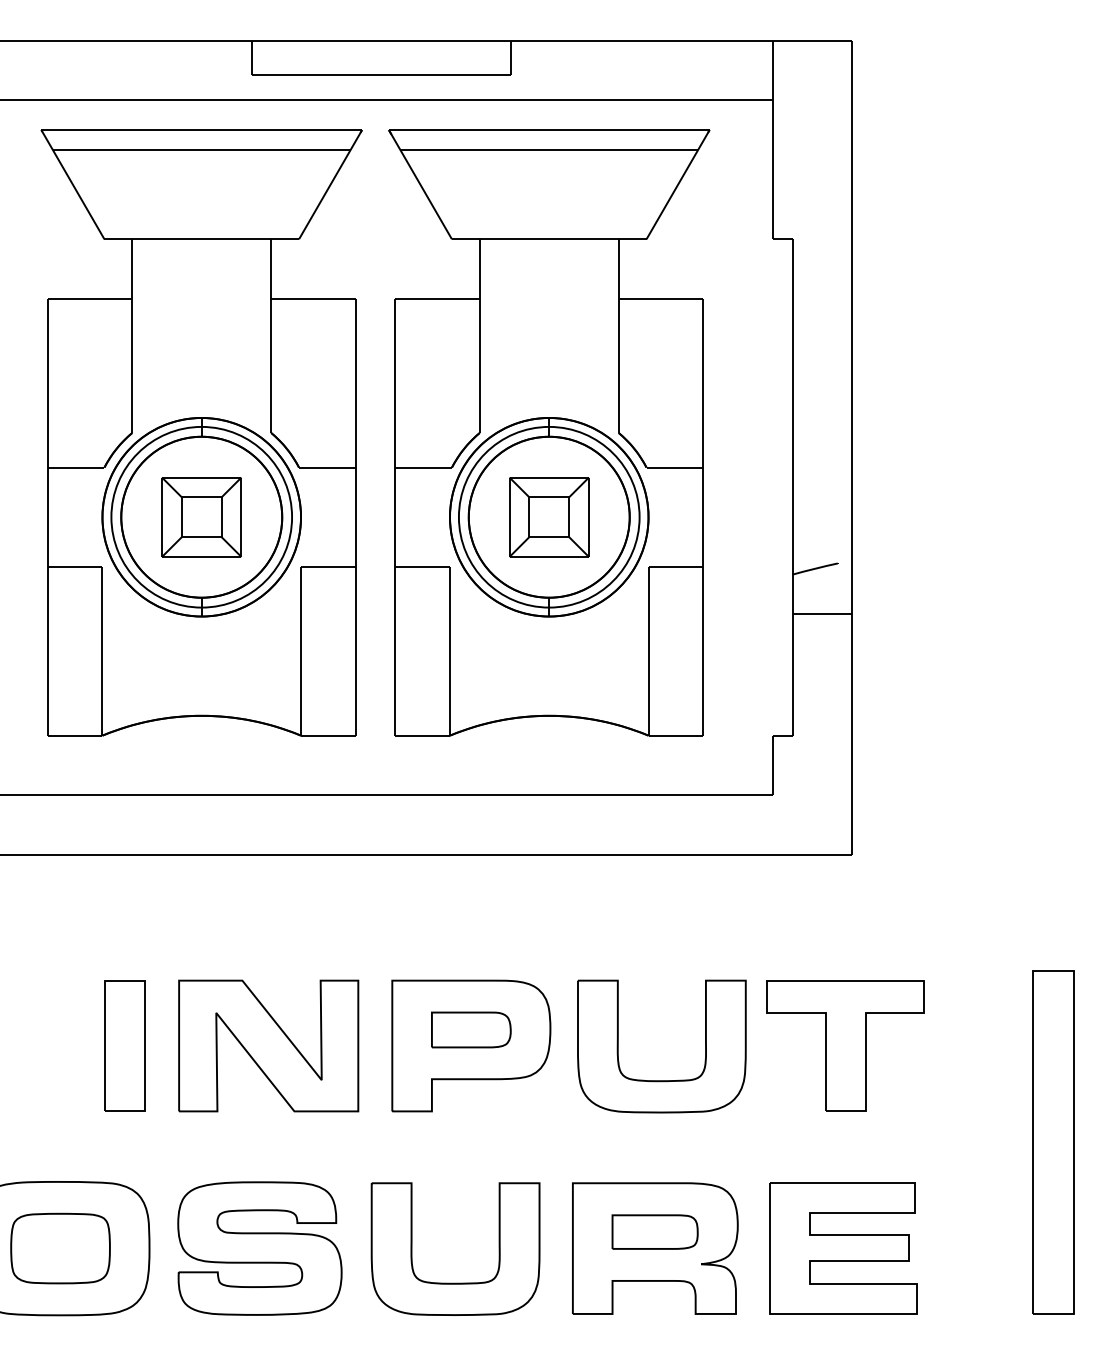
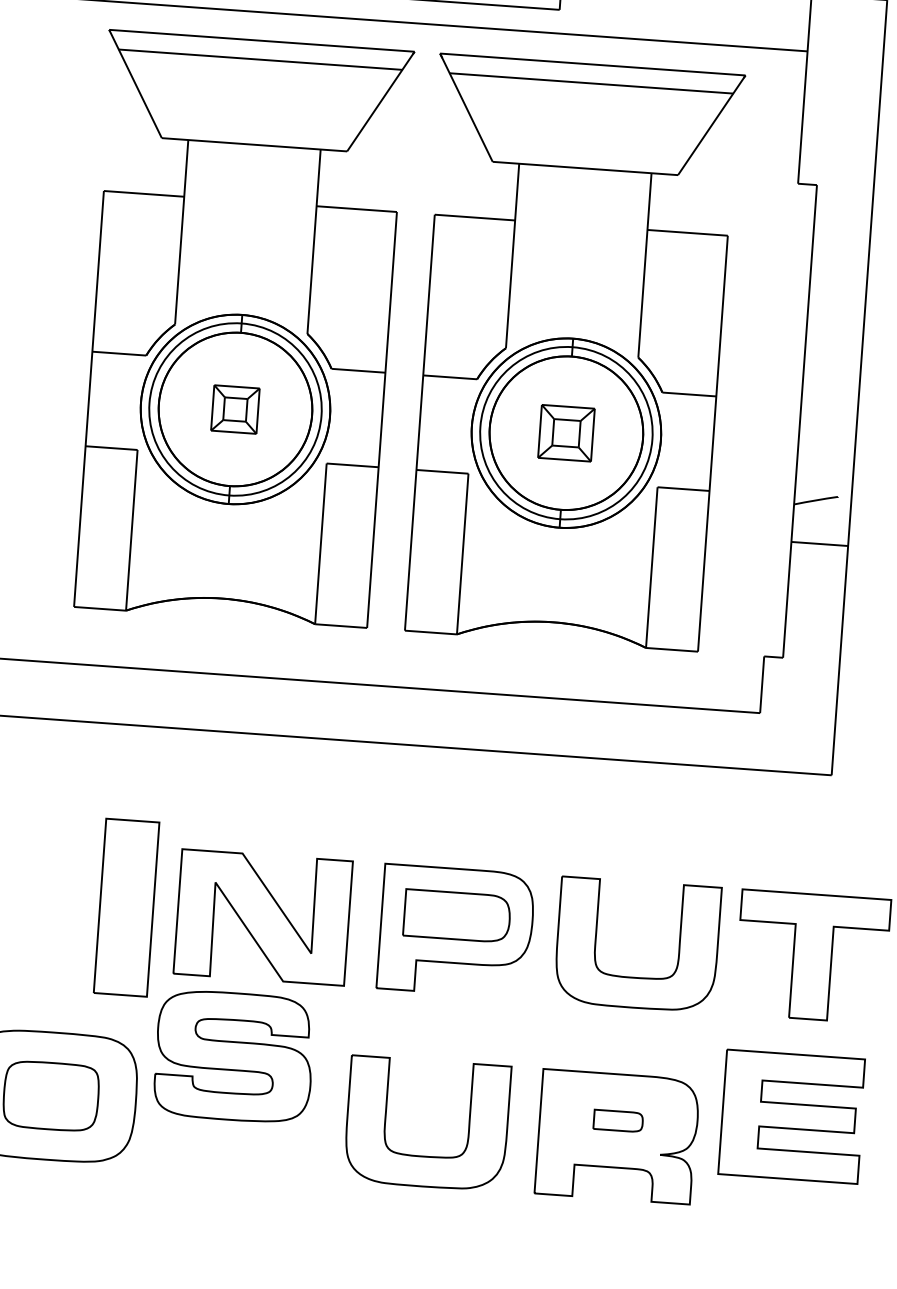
part: (201, 517) -> (235, 409), size x0.6
part: (549, 517) -> (566, 433), size x0.7
part: (471, 1029) -> (457, 915), size x1.4
part: (124, 1045) -> (125, 907), size x1.4
part: (654, 1231) -> (617, 1120), size x0.6
part: (259, 1248) -> (233, 1056), moved
part: (843, 1248) -> (792, 1116), moved

